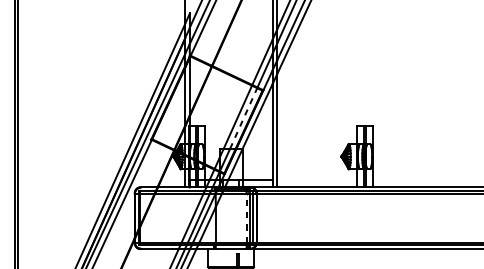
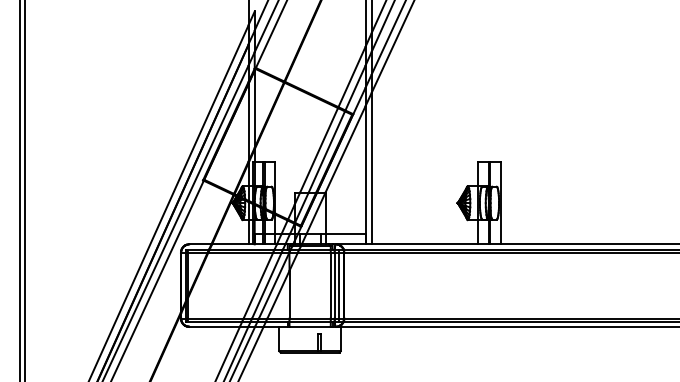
line: (243, 118) -> (326, 152), dashed -> solid
line: (246, 218) -> (330, 285), dashed -> solid

